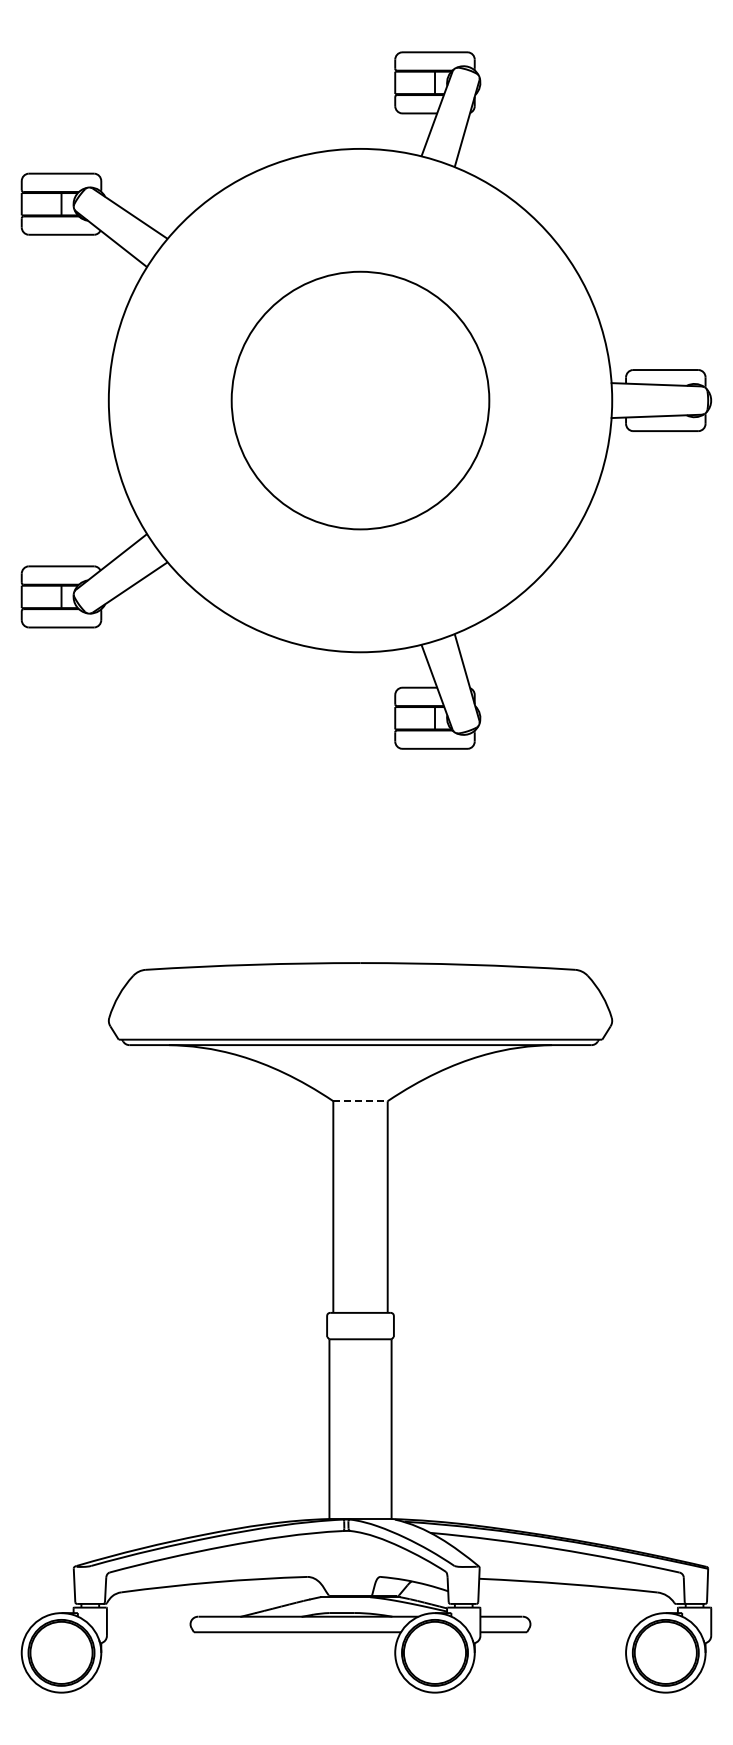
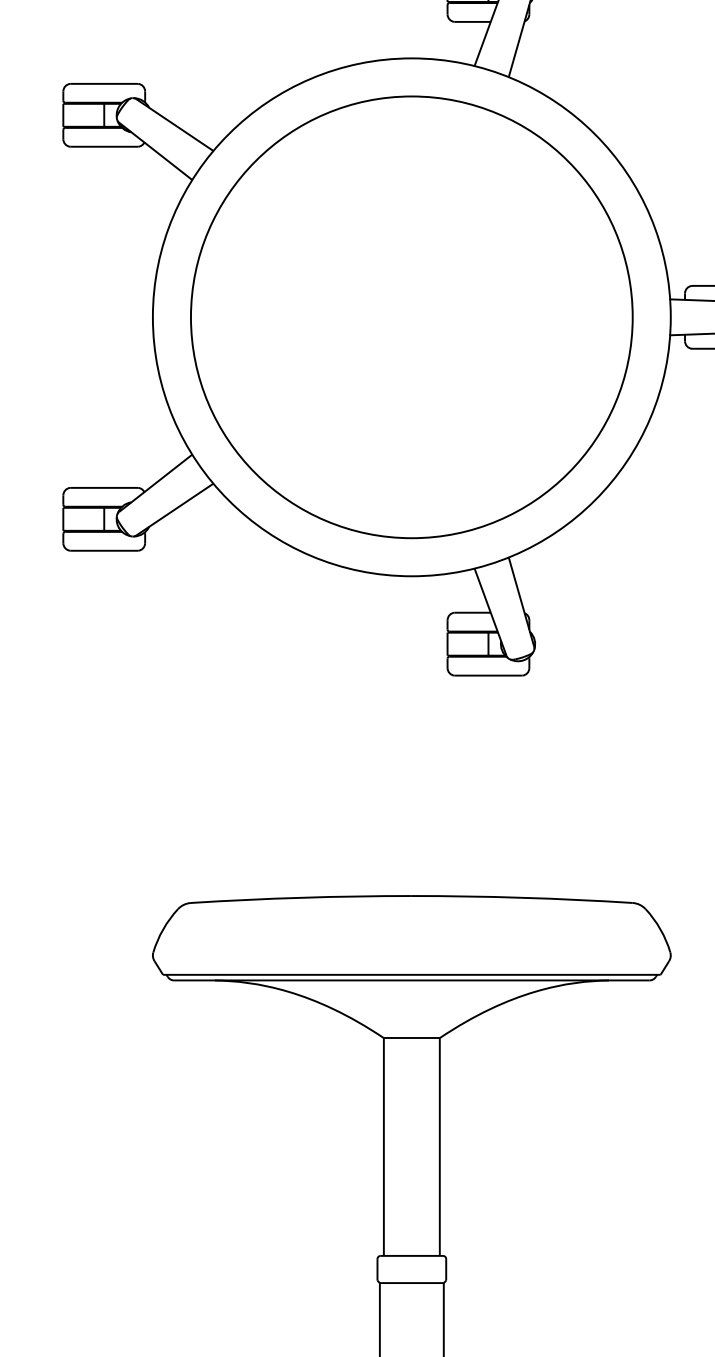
circle: (360, 400) -> (411, 317), size x1.67
line: (361, 1101) -> (412, 1038), dashed -> solid

